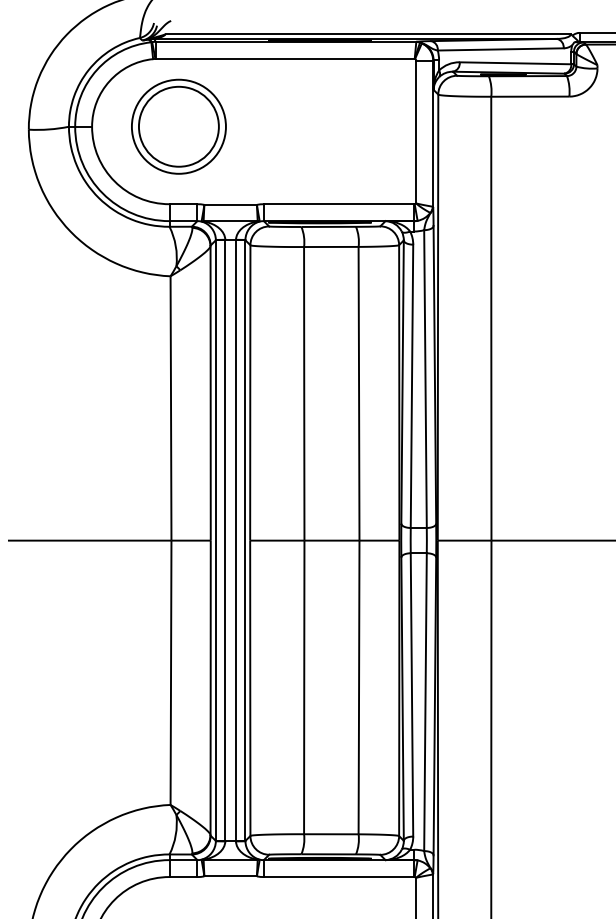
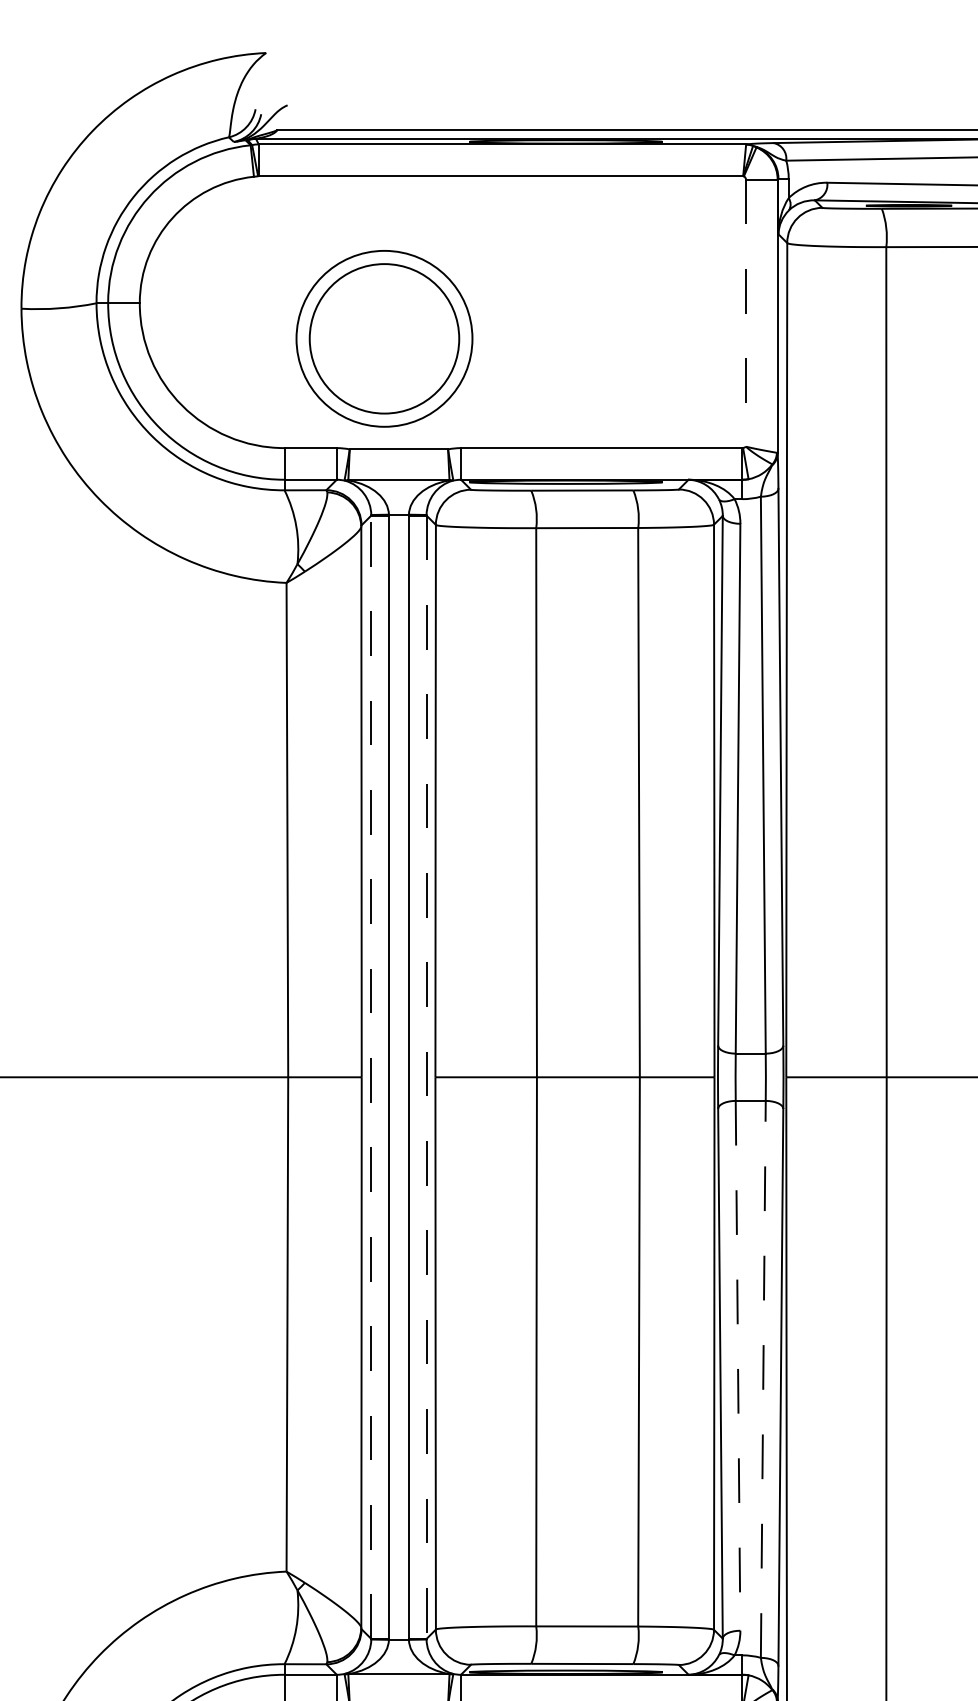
part: (178, 126) -> (383, 338), moved
line: (416, 132) -> (746, 313), solid -> dashed
line: (215, 540) -> (370, 1077), solid -> dashed
line: (245, 541) -> (426, 1078), solid -> dashed
line: (411, 694) -> (737, 1365), solid -> dashed
line: (425, 702) -> (763, 1380), solid -> dashed

